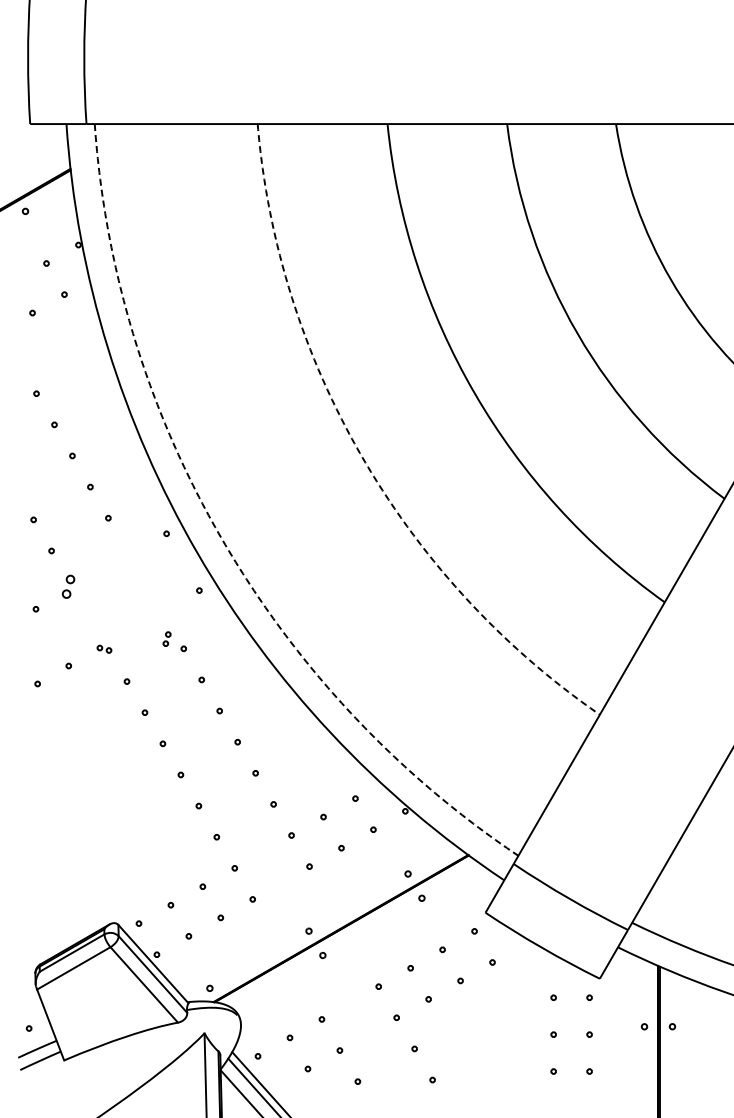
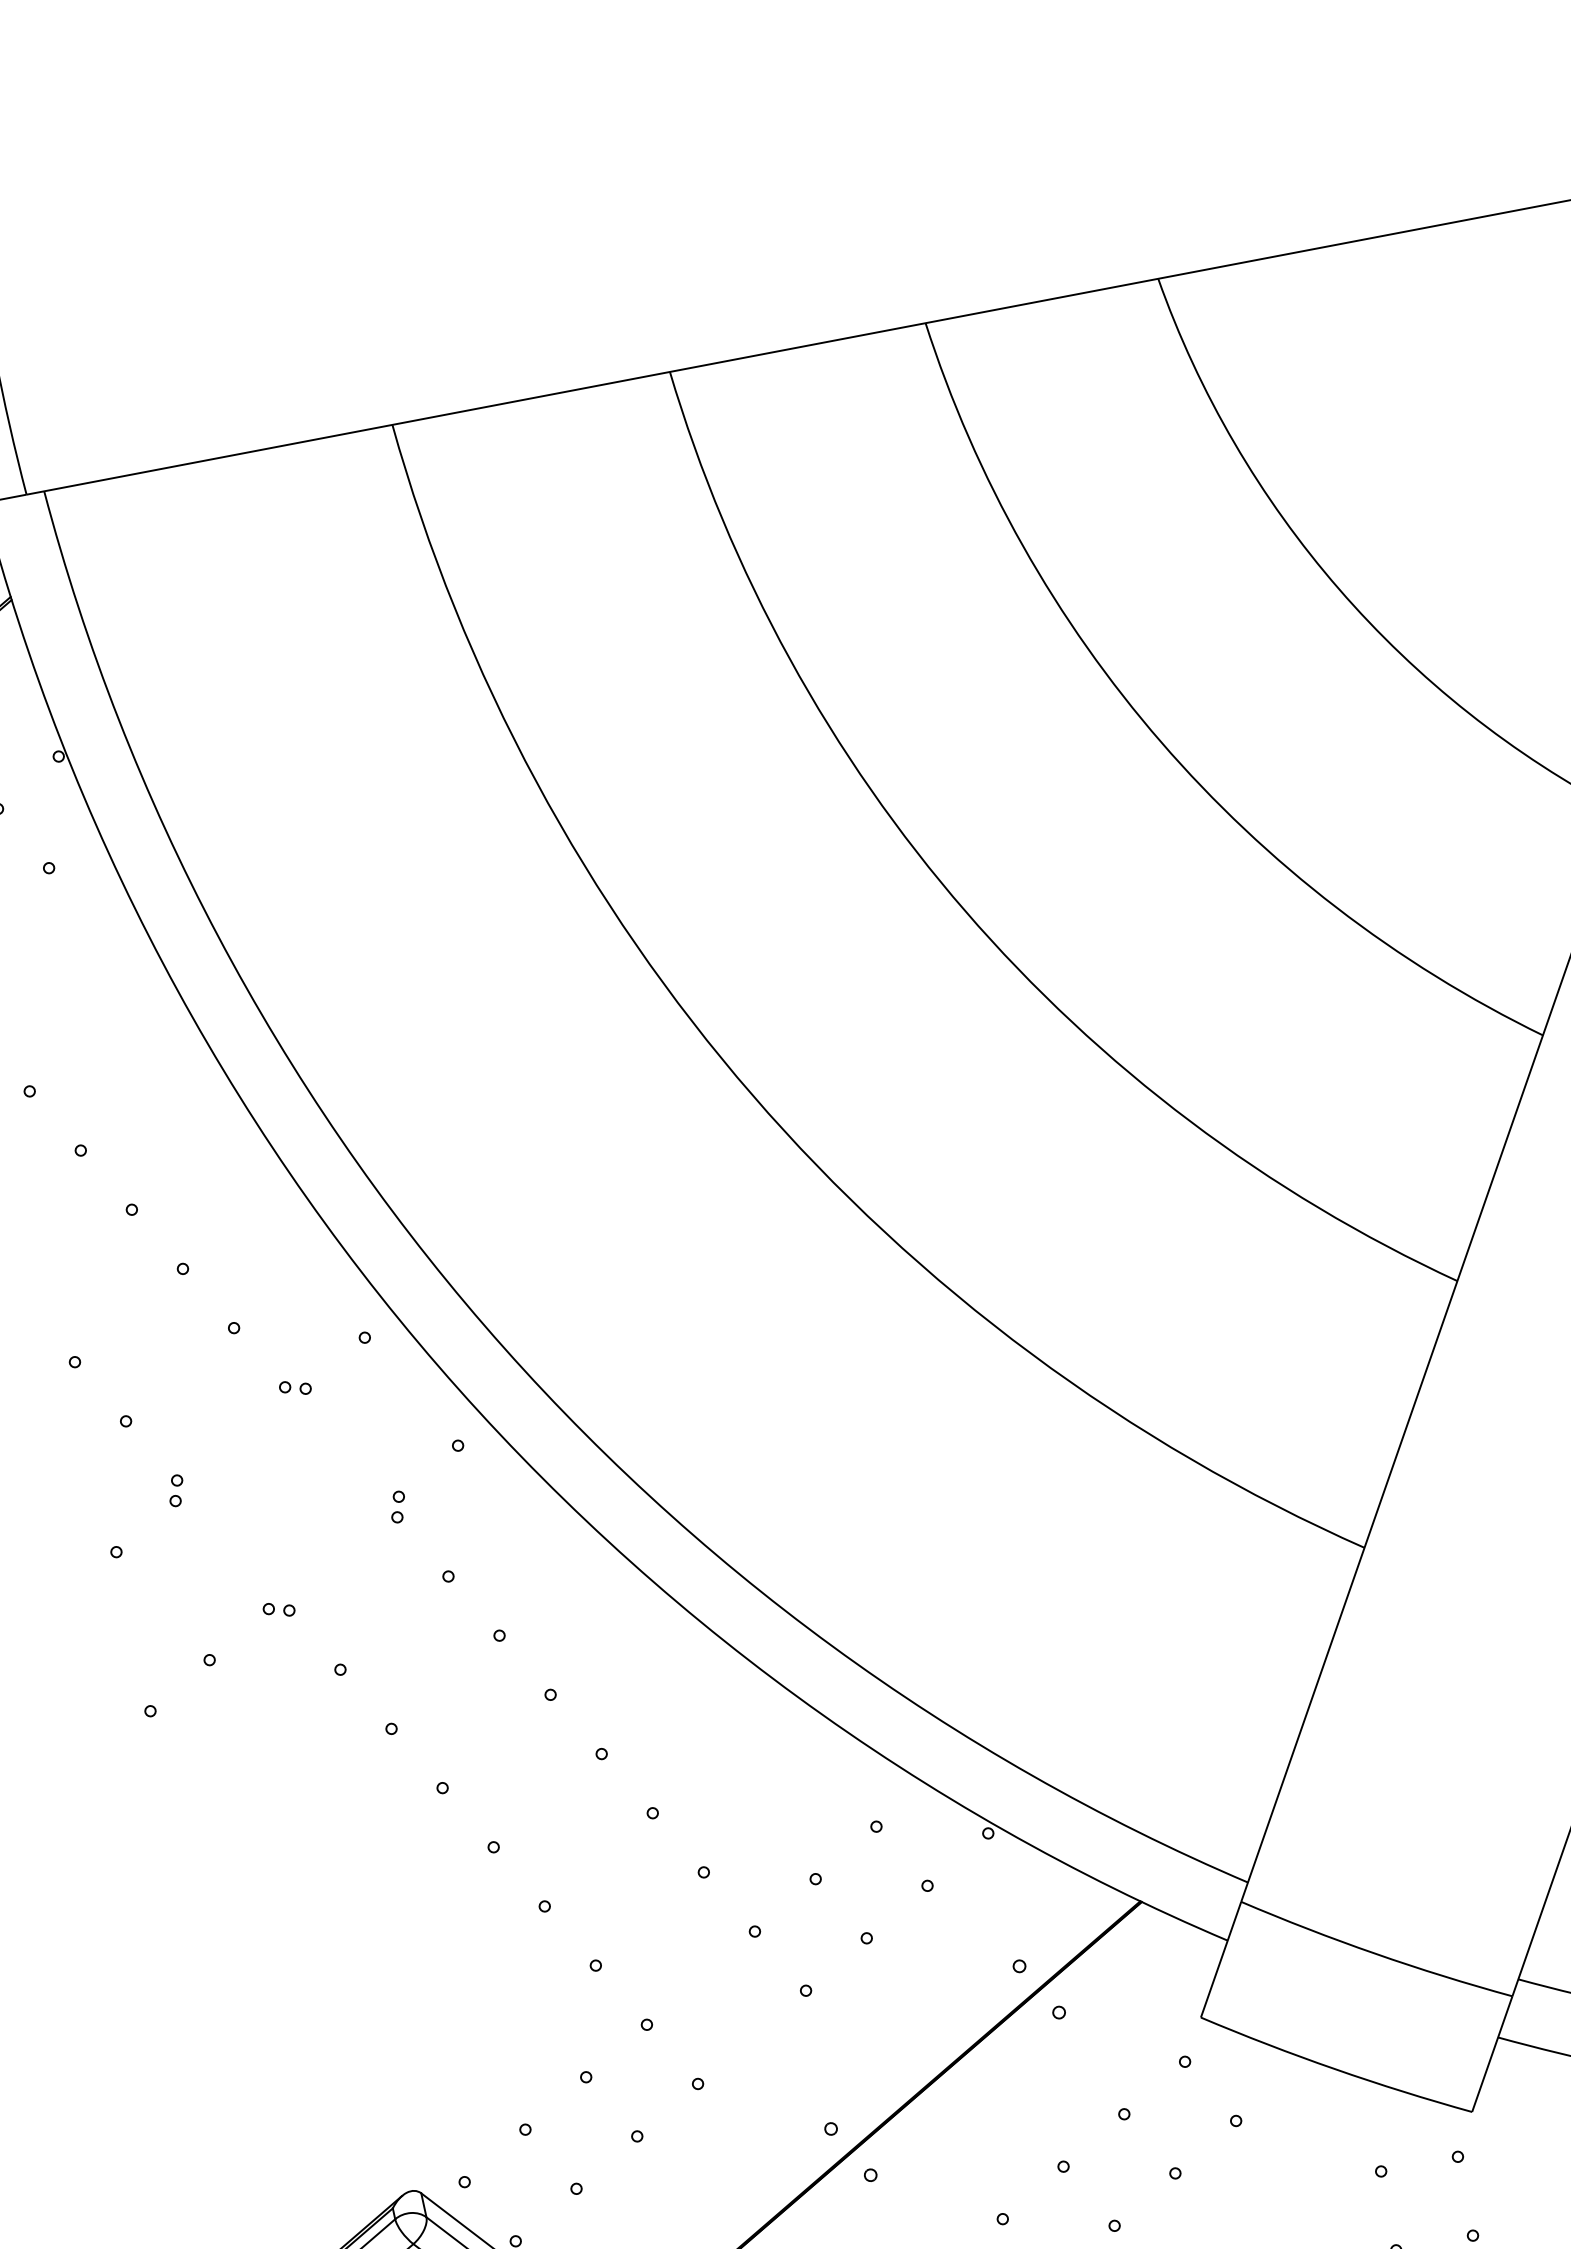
arc: (362, 457) -> (752, 1094), dashed -> solid
arc: (221, 538) -> (484, 1325), dashed -> solid
part: (130, 550) -> (294, 1388), added
part: (67, 586) -> (174, 1490), size x0.62
part: (166, 638) -> (396, 1505), moved

